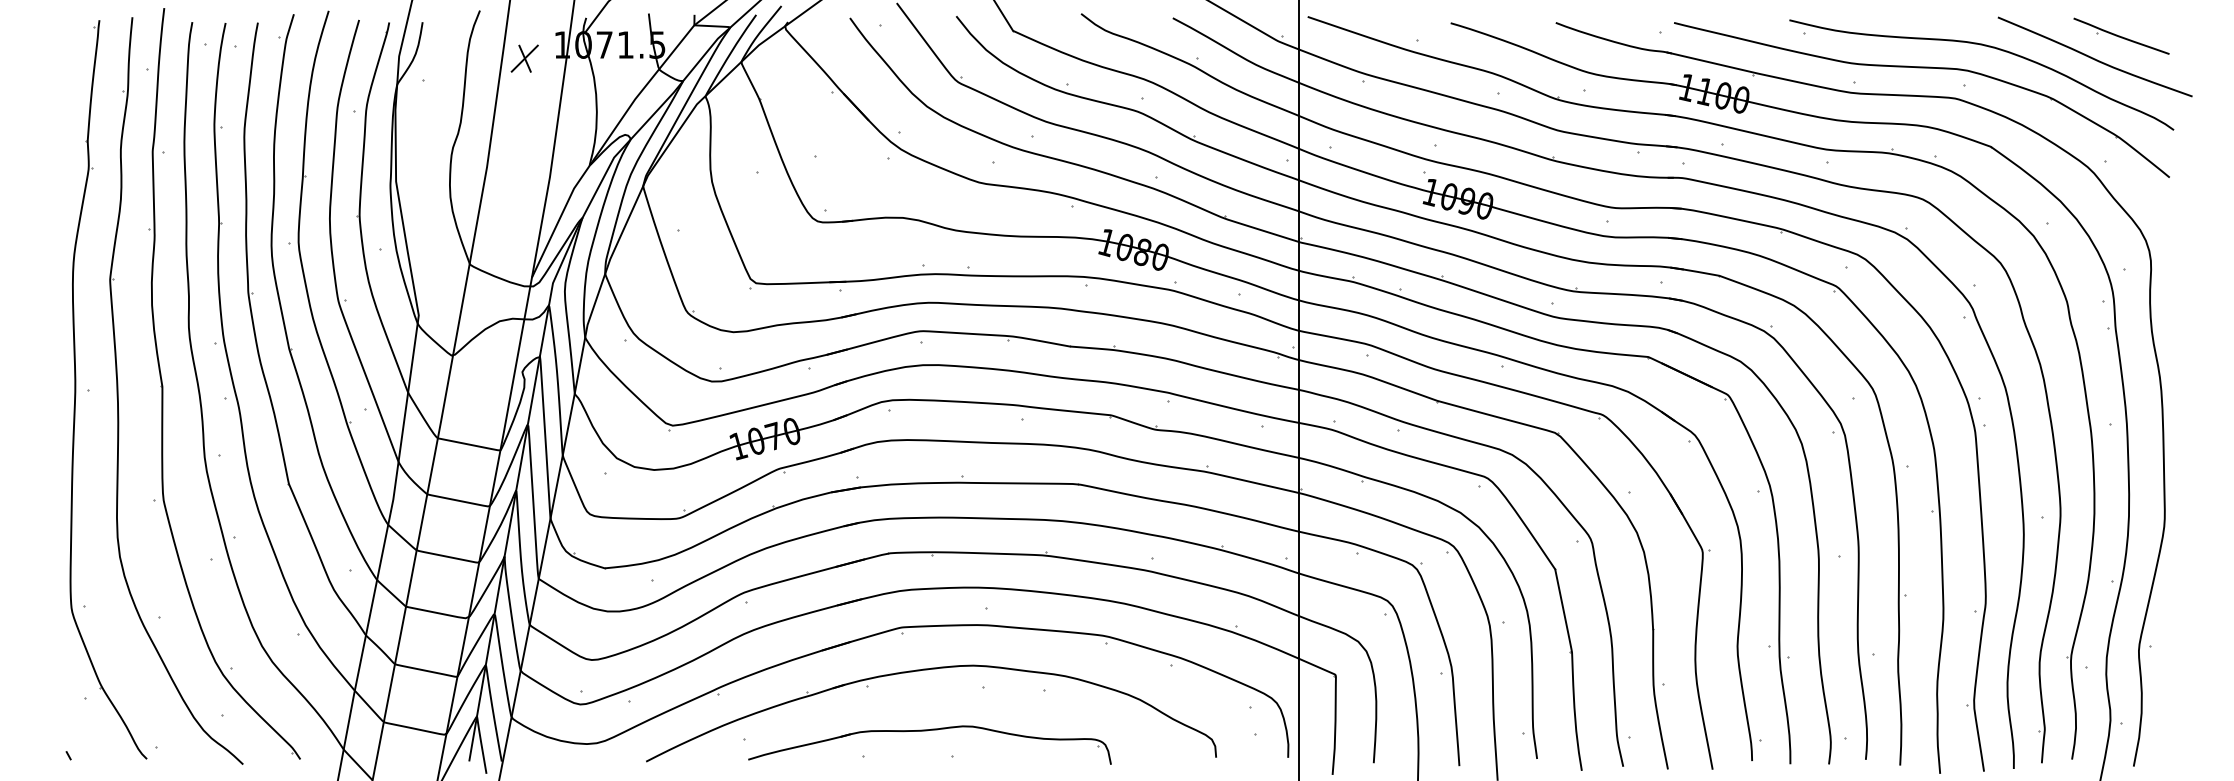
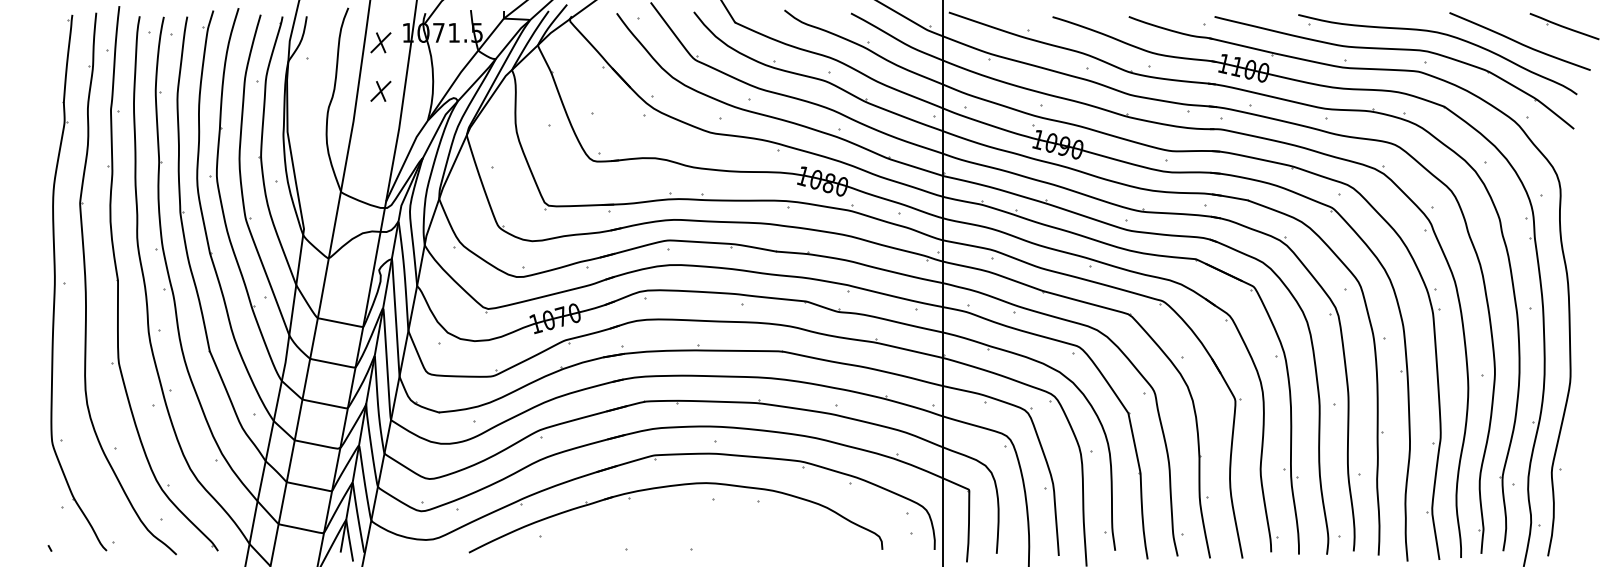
part: (2121, 35) -> (1564, 25), moved
part: (524, 125) -> (380, 91), added
part: (927, 731) -> (673, 530), removed

